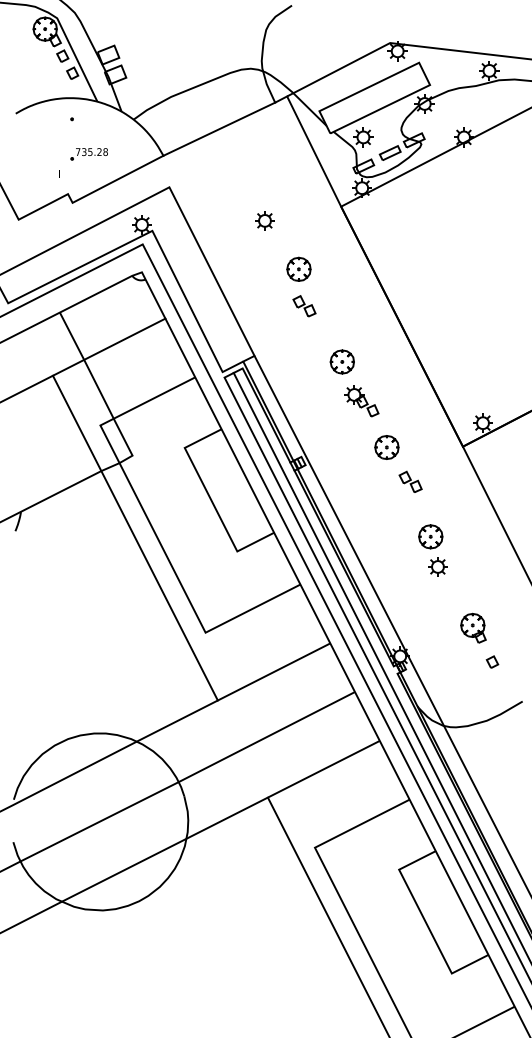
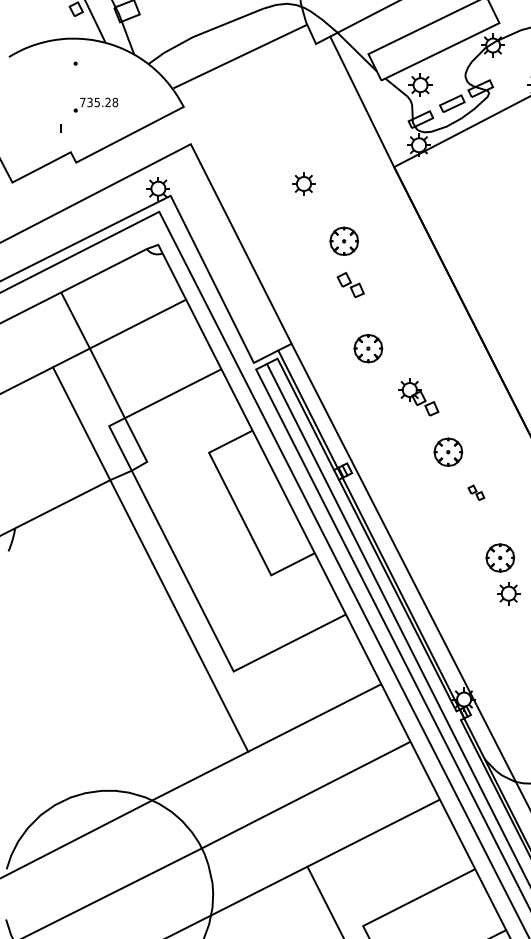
line: (219, 128) -> (240, 55), moved
part: (341, 361) -> (367, 348), moved
part: (410, 481) -> (476, 492), size x0.6

